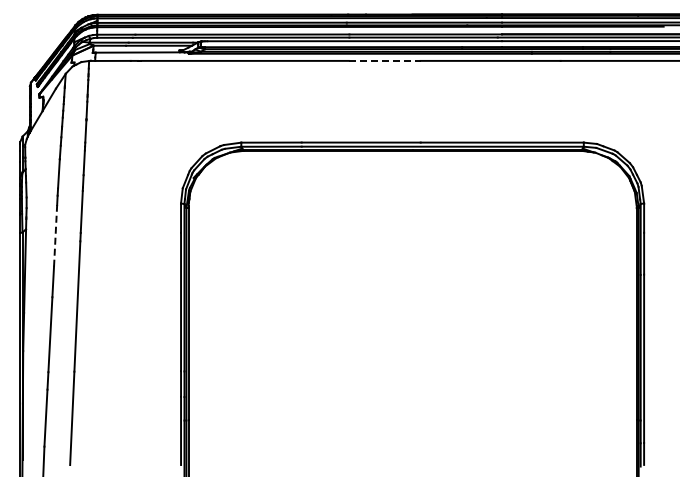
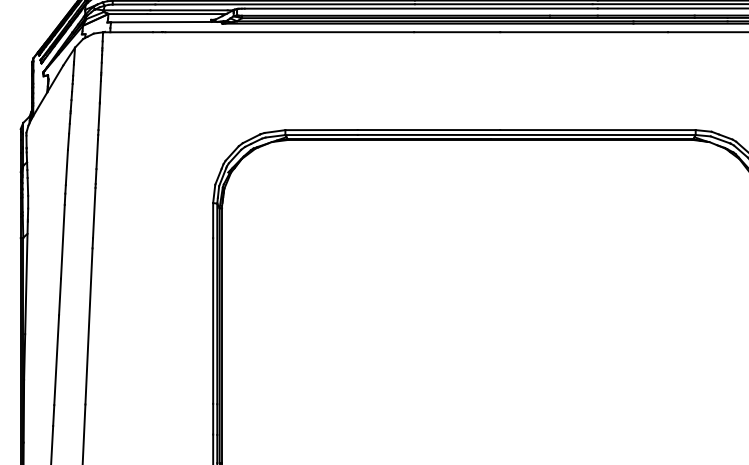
line: (384, 60) -> (456, 31), dashed -> solid
line: (55, 235) -> (62, 241), dashed -> solid

